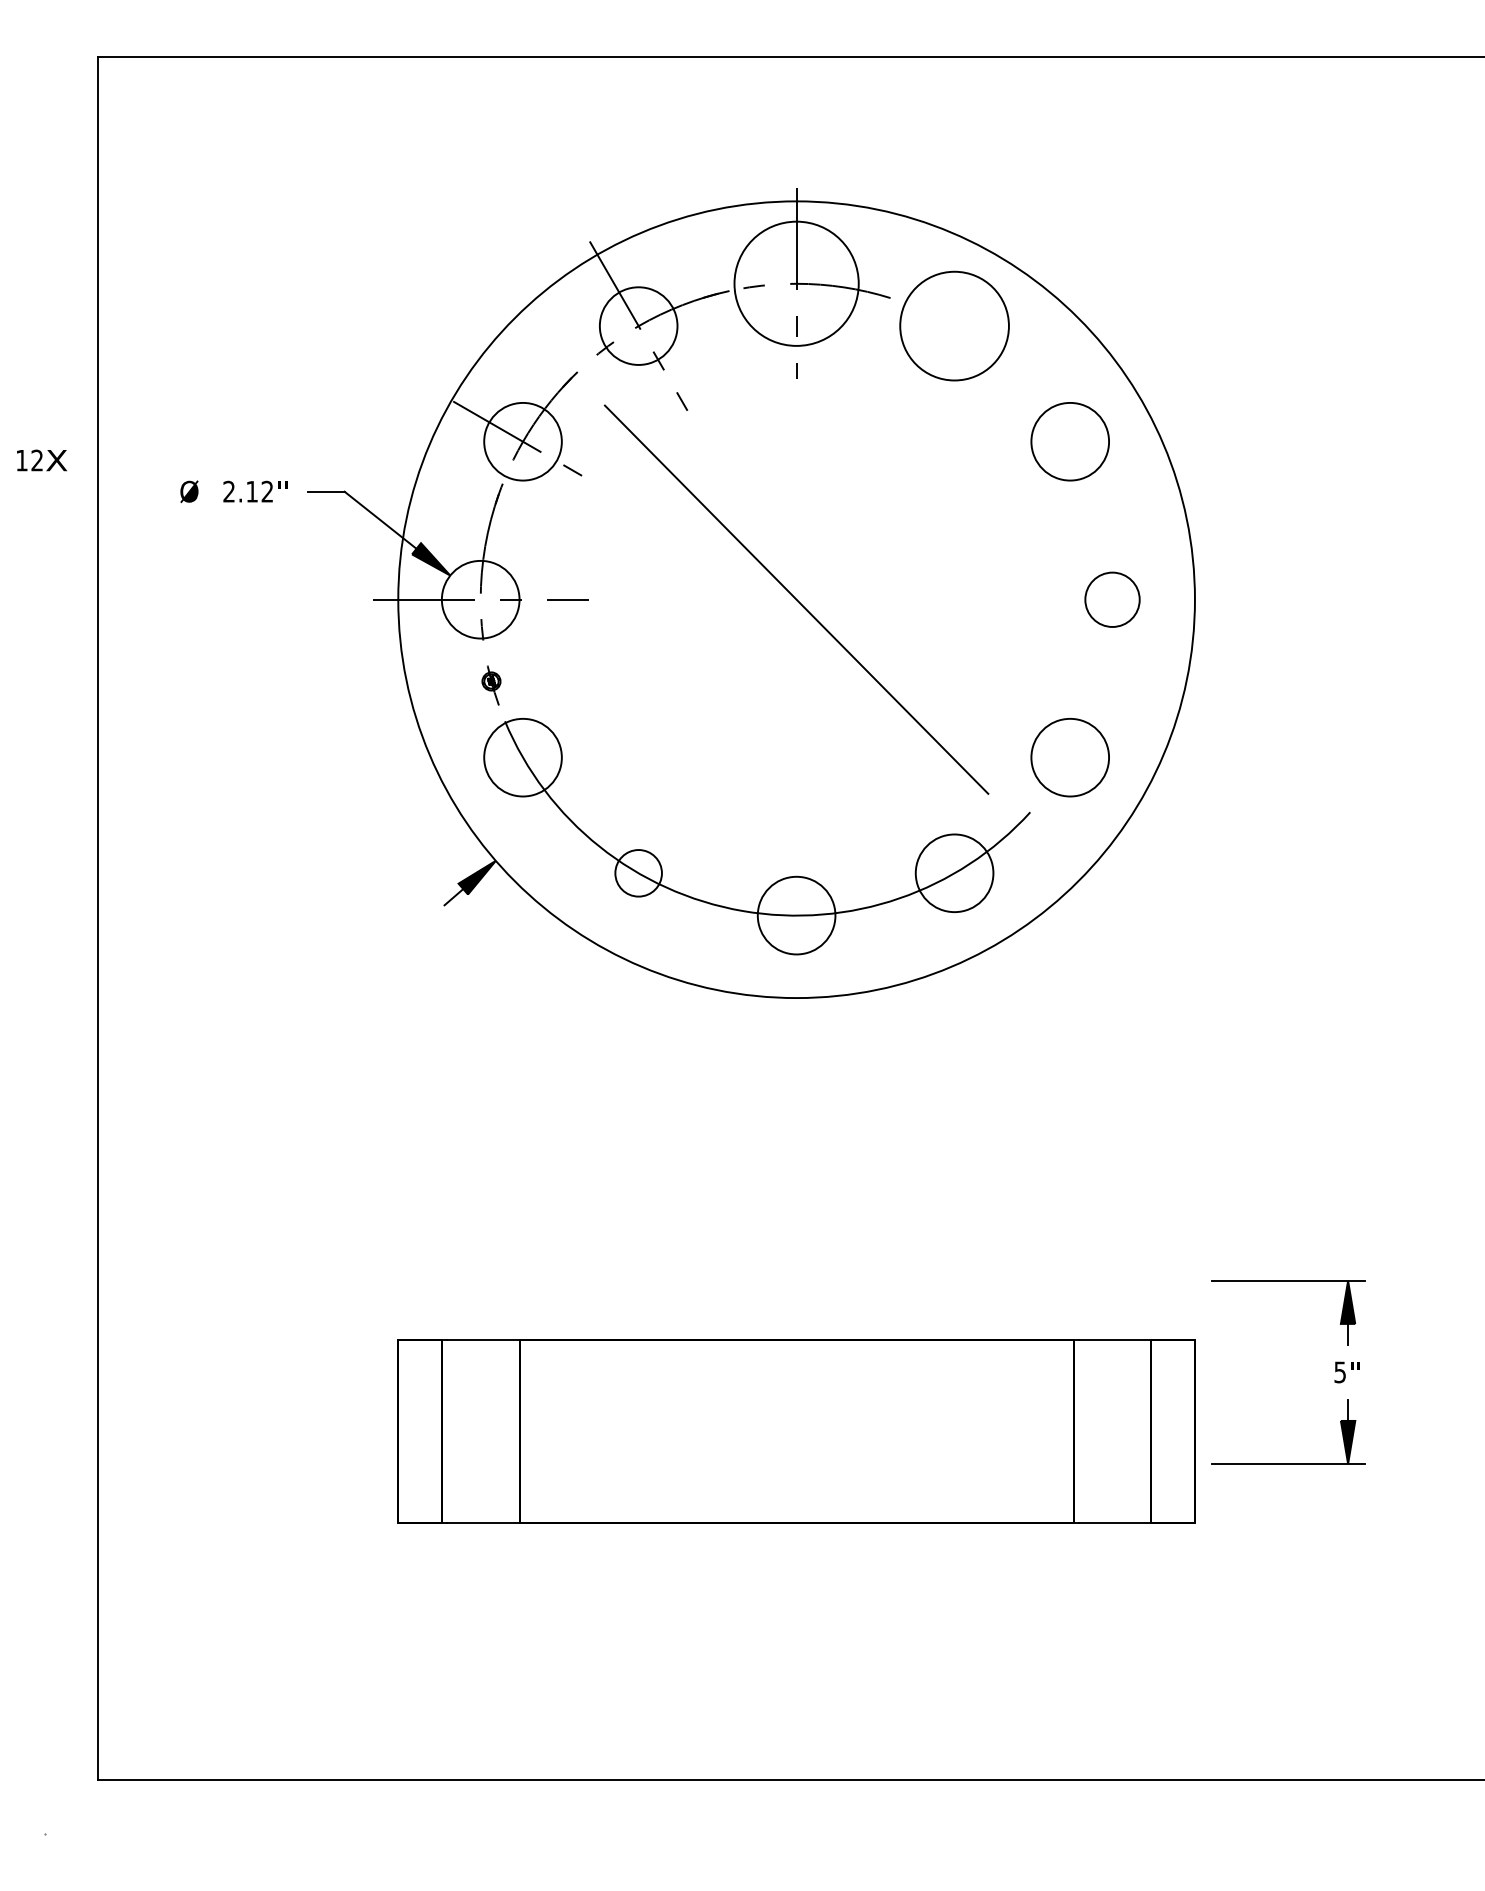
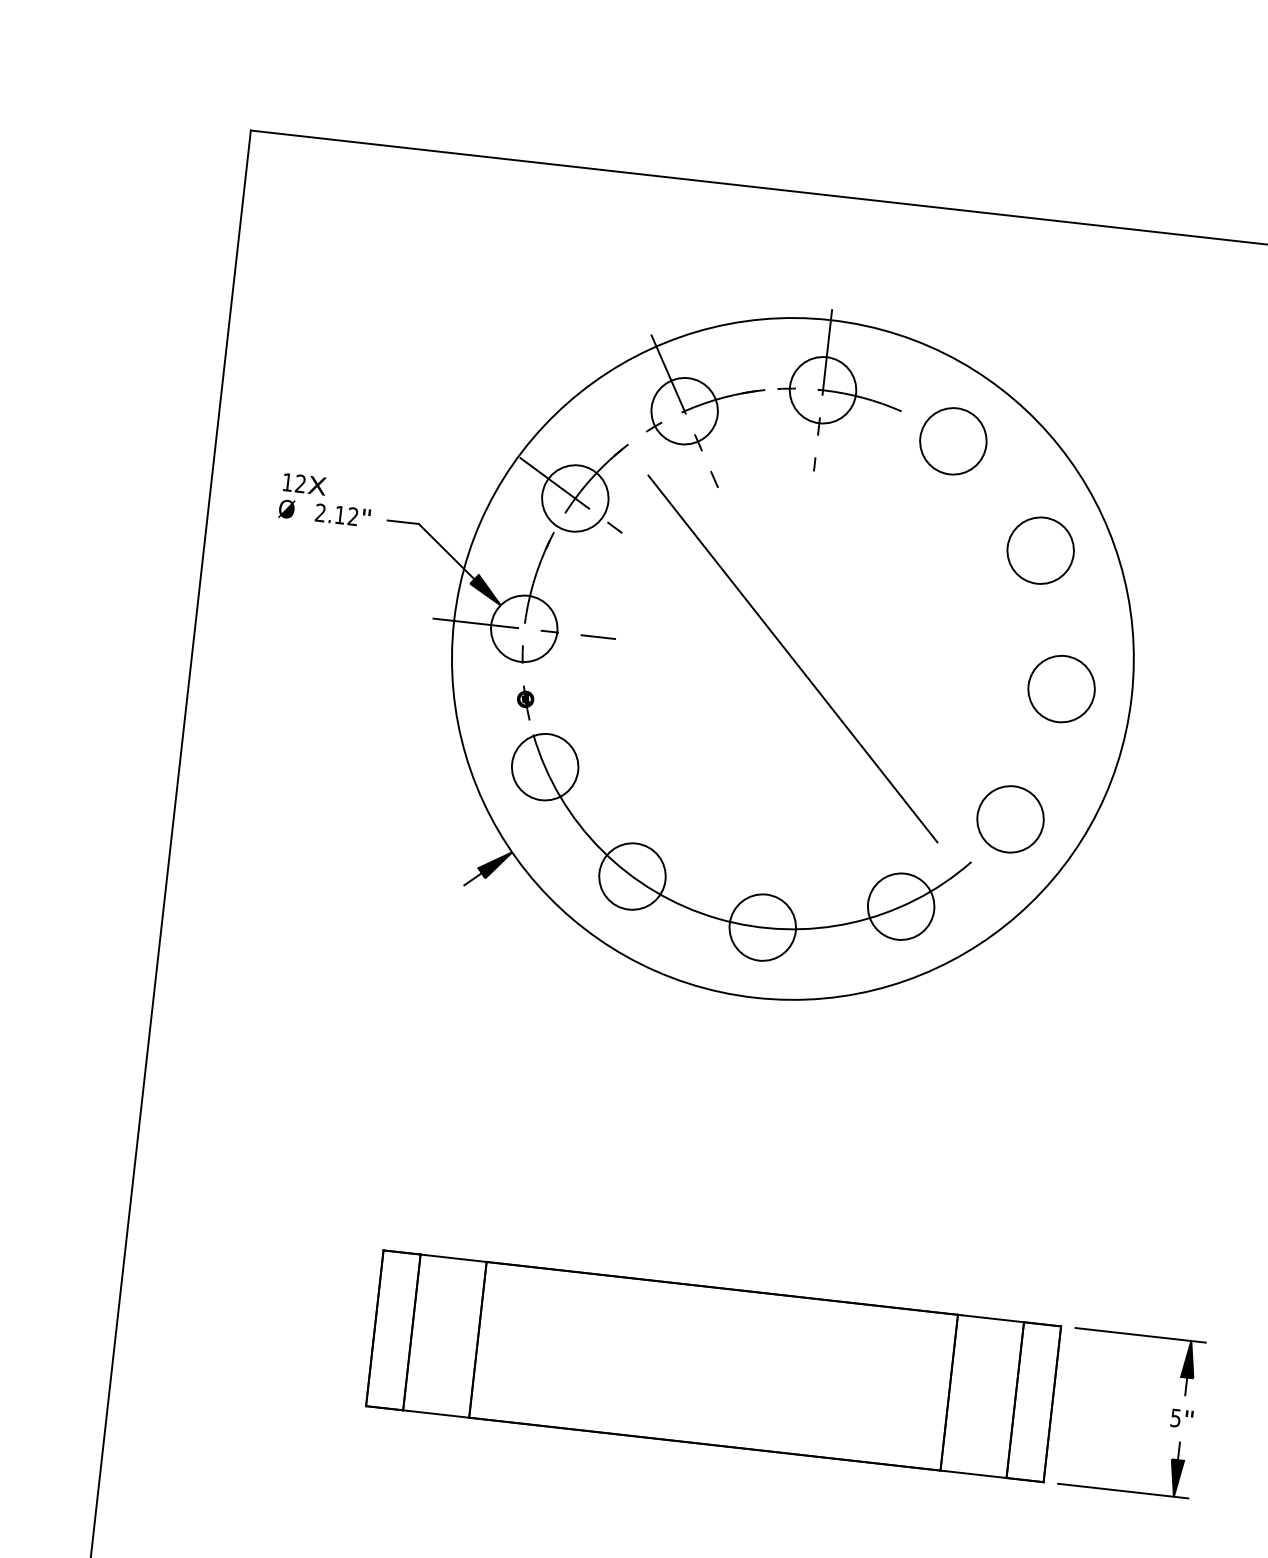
circle: (796, 283) -> (822, 390), size x0.62
circle: (954, 325) -> (953, 440), size x0.71
text: (41, 460) -> (304, 484), moved
circle: (1112, 599) -> (1061, 688), size x1.43
circle: (638, 873) -> (632, 876), size x1.67
part: (1334, 1380) -> (1170, 1424), moved

